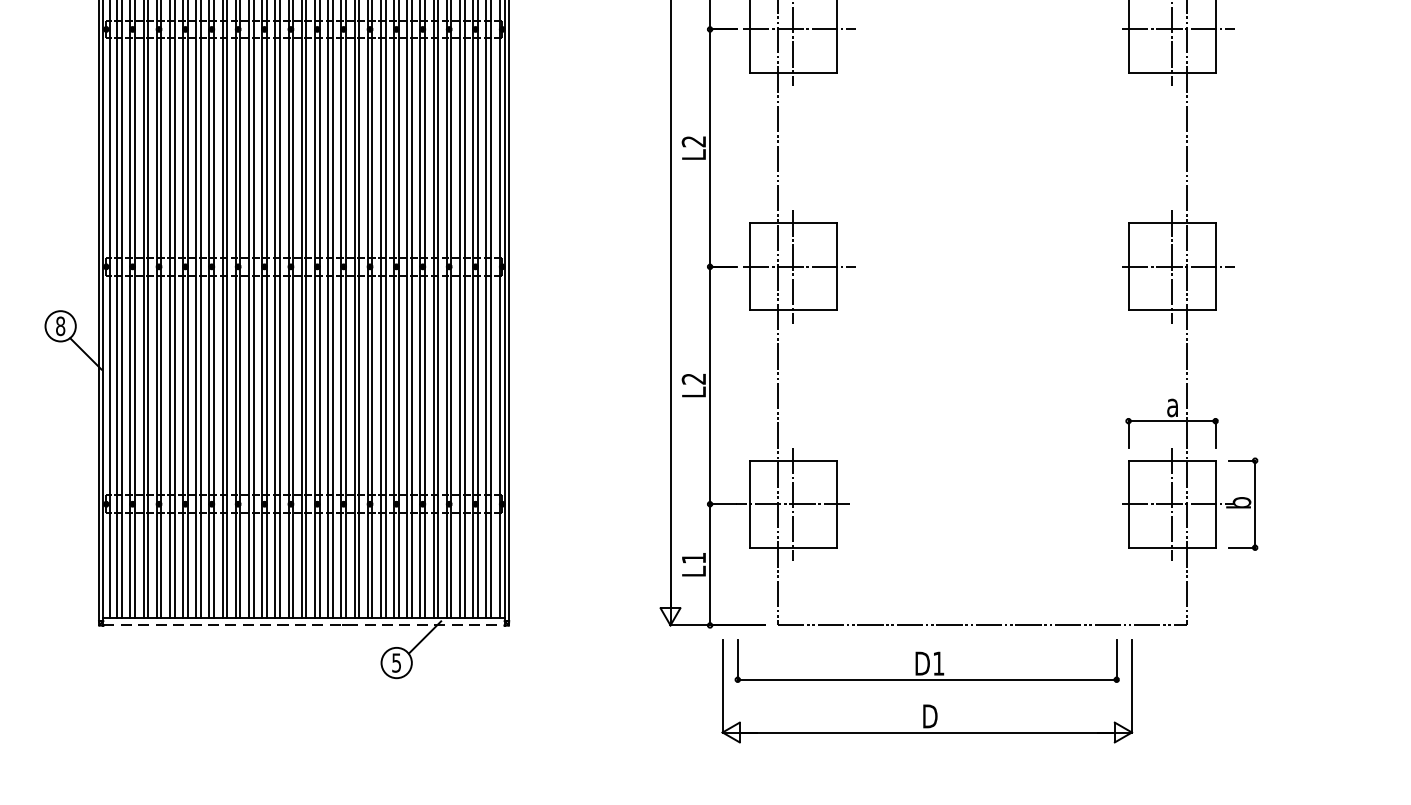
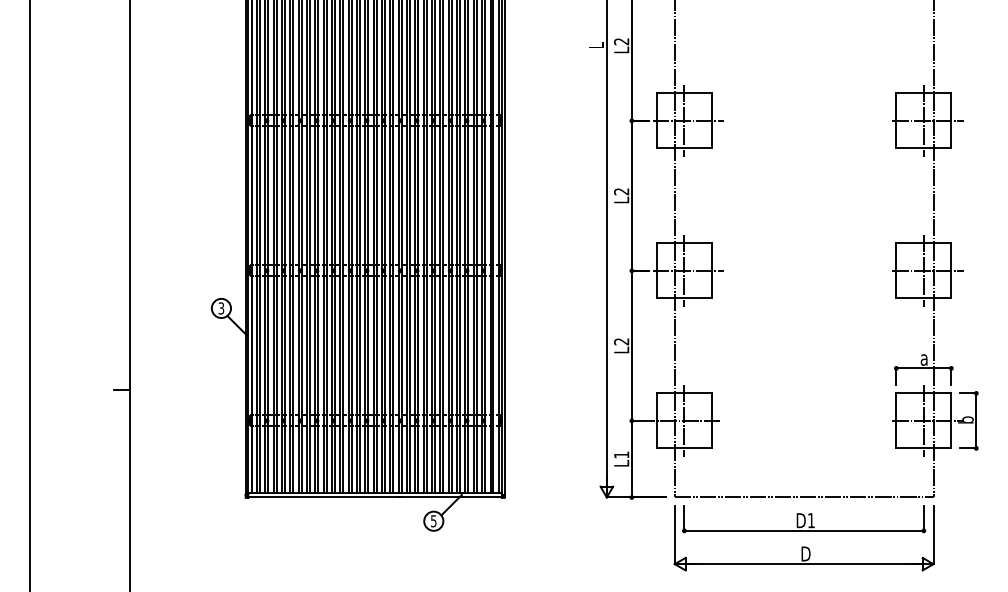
text: (60, 326) -> (221, 308), 8 -> 3
line: (304, 625) -> (375, 497), dashed -> solid
part: (926, 680) -> (803, 531), moved

